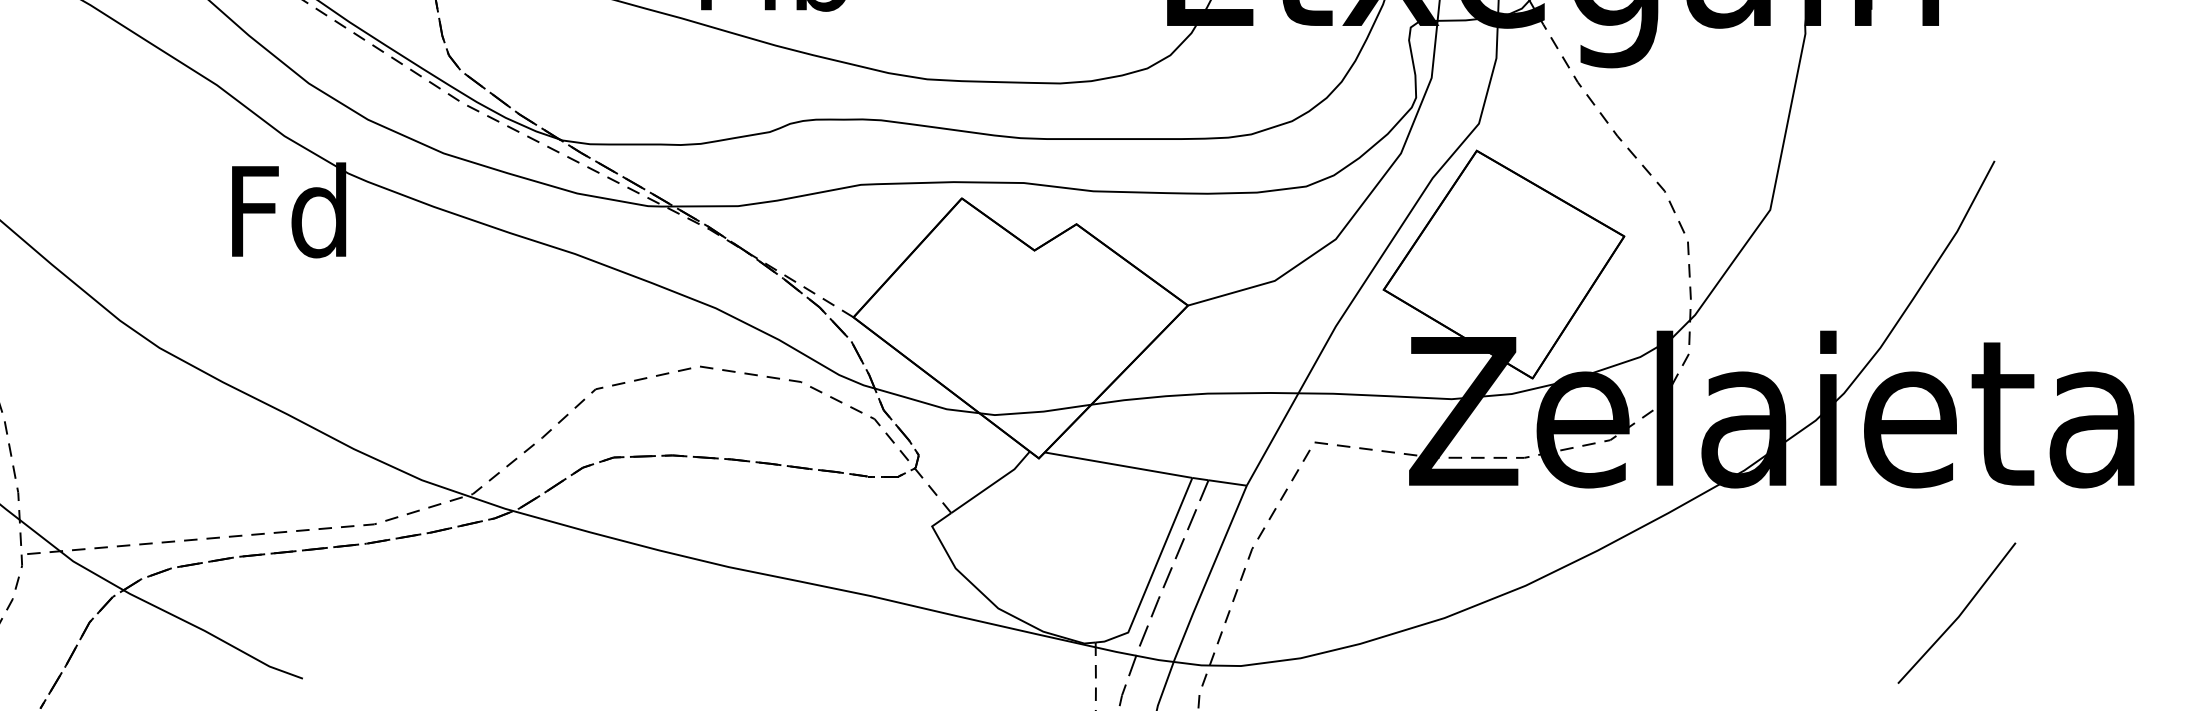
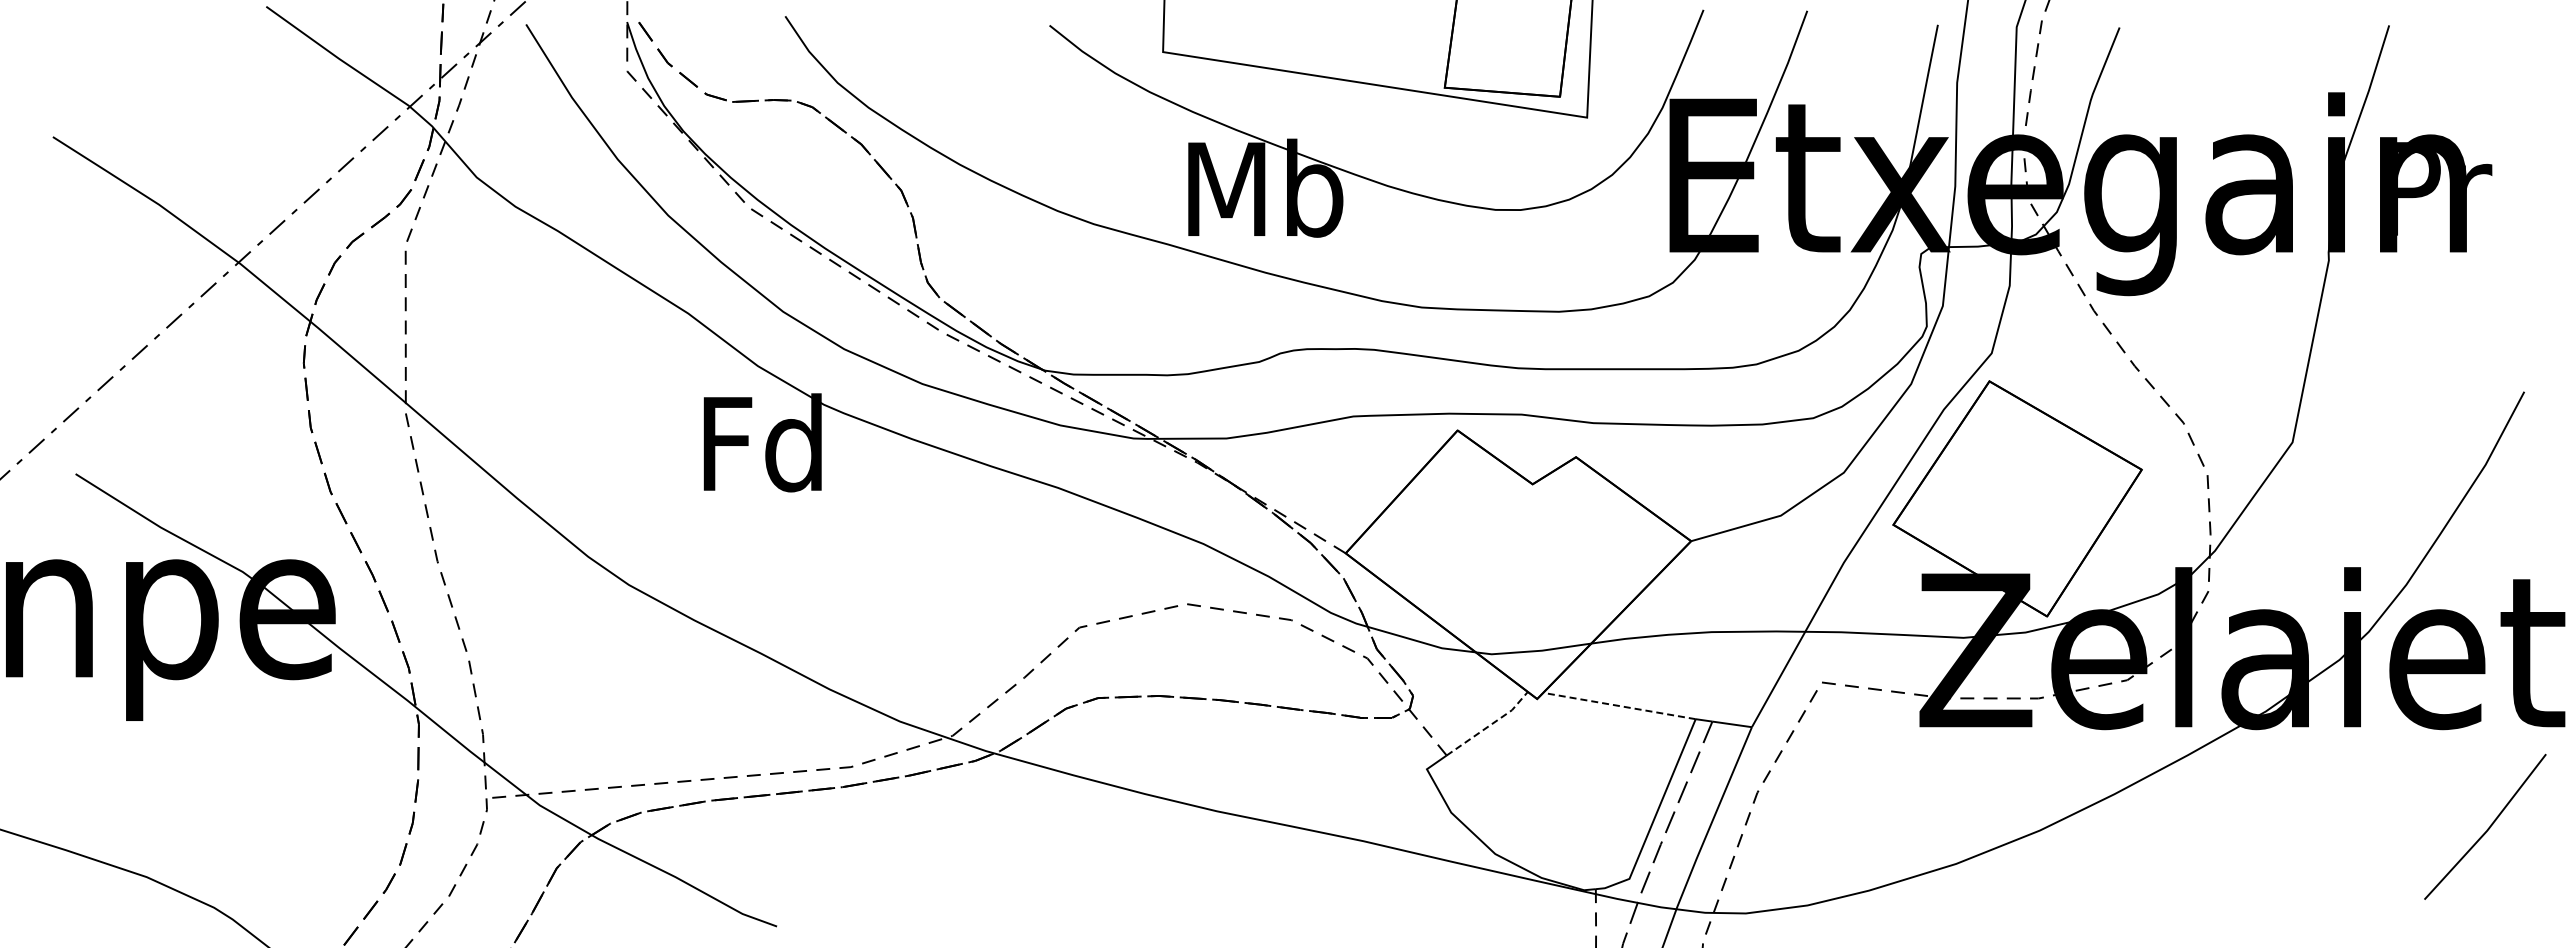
line: (1117, 464) -> (1618, 705), solid -> dashed
line: (992, 484) -> (1489, 725), solid -> dashed
line: (1958, 614) -> (2487, 828), moved

